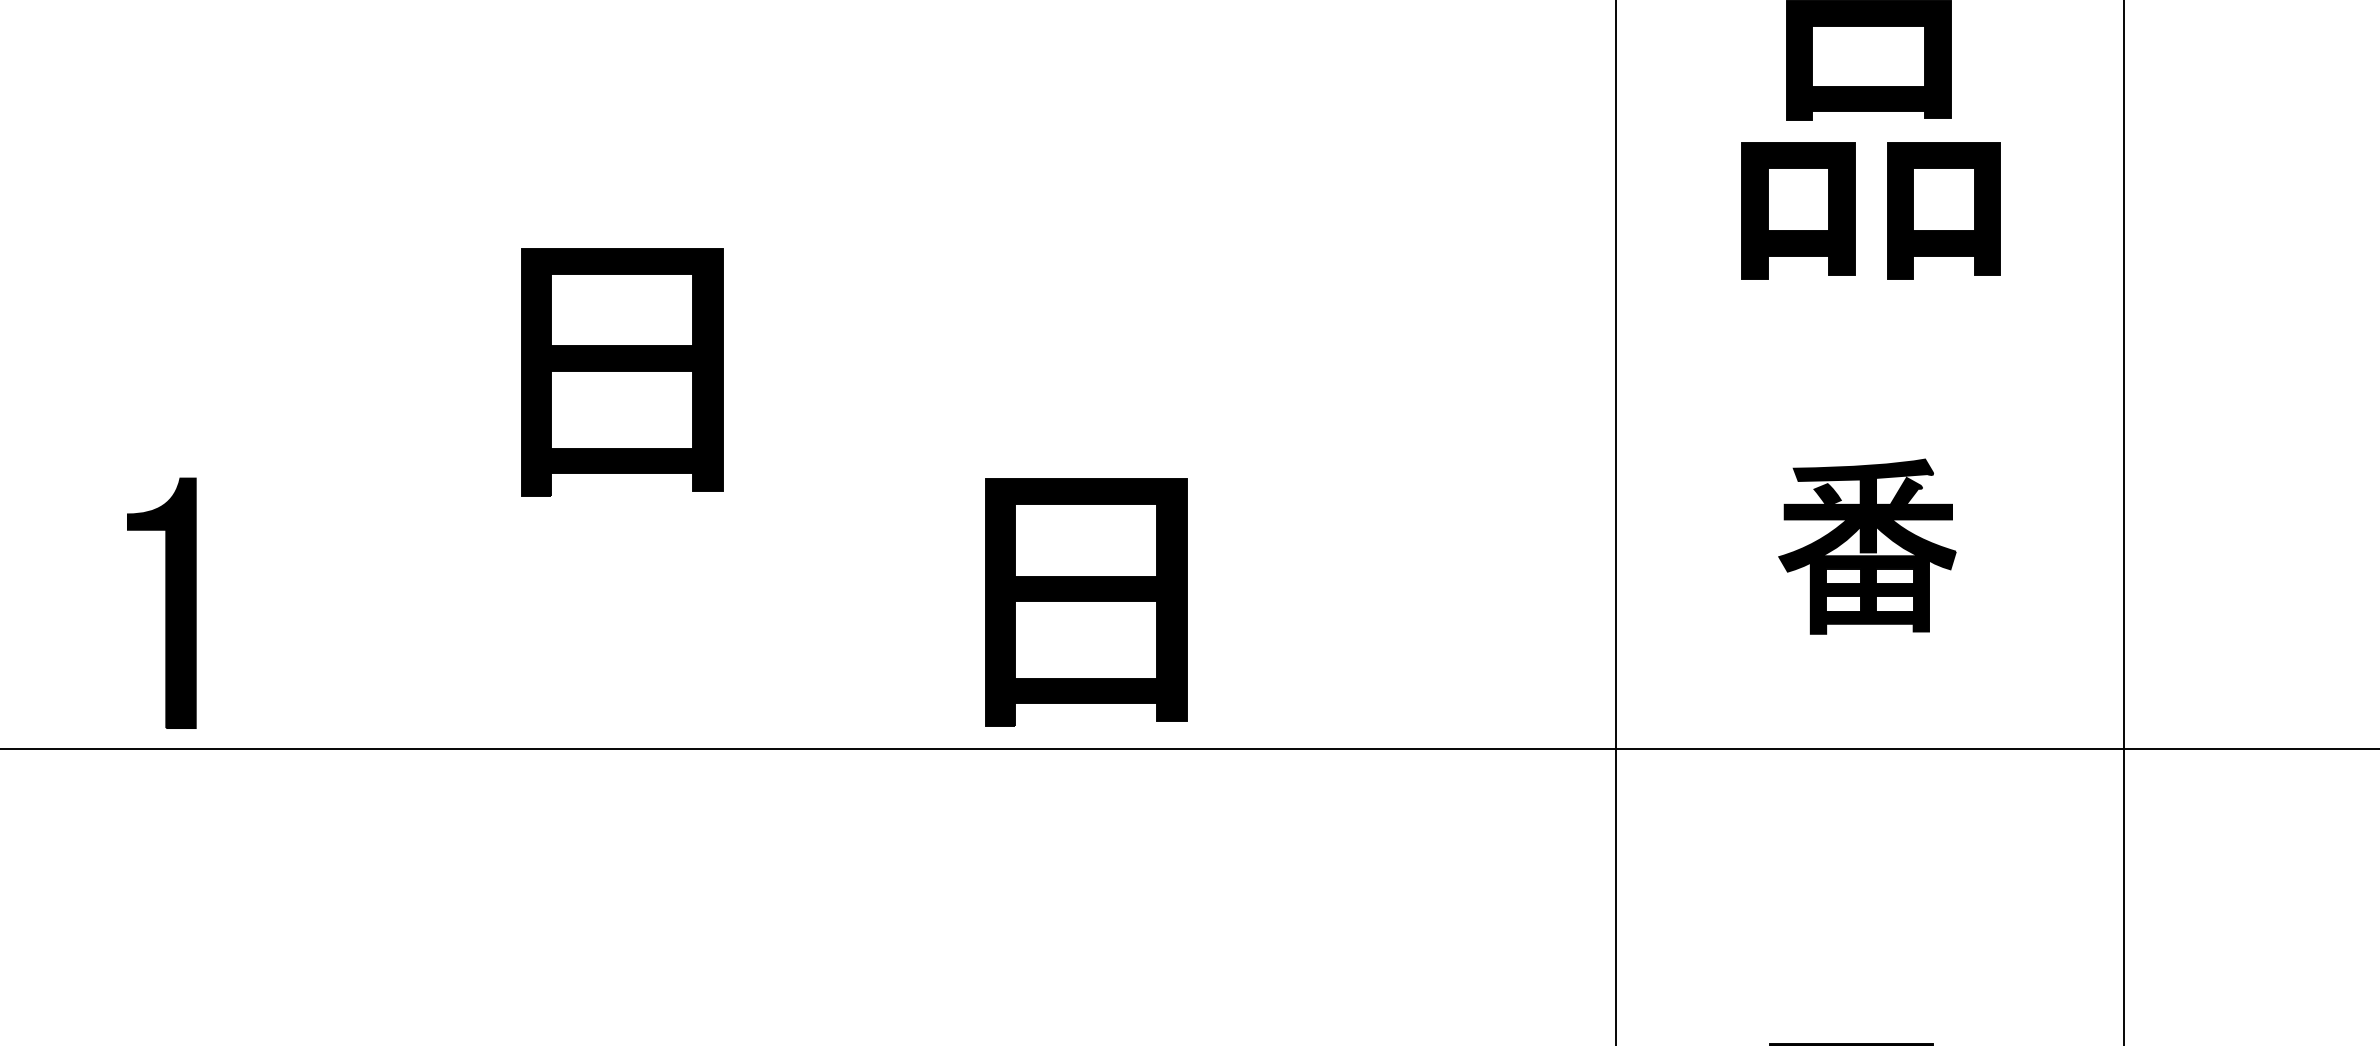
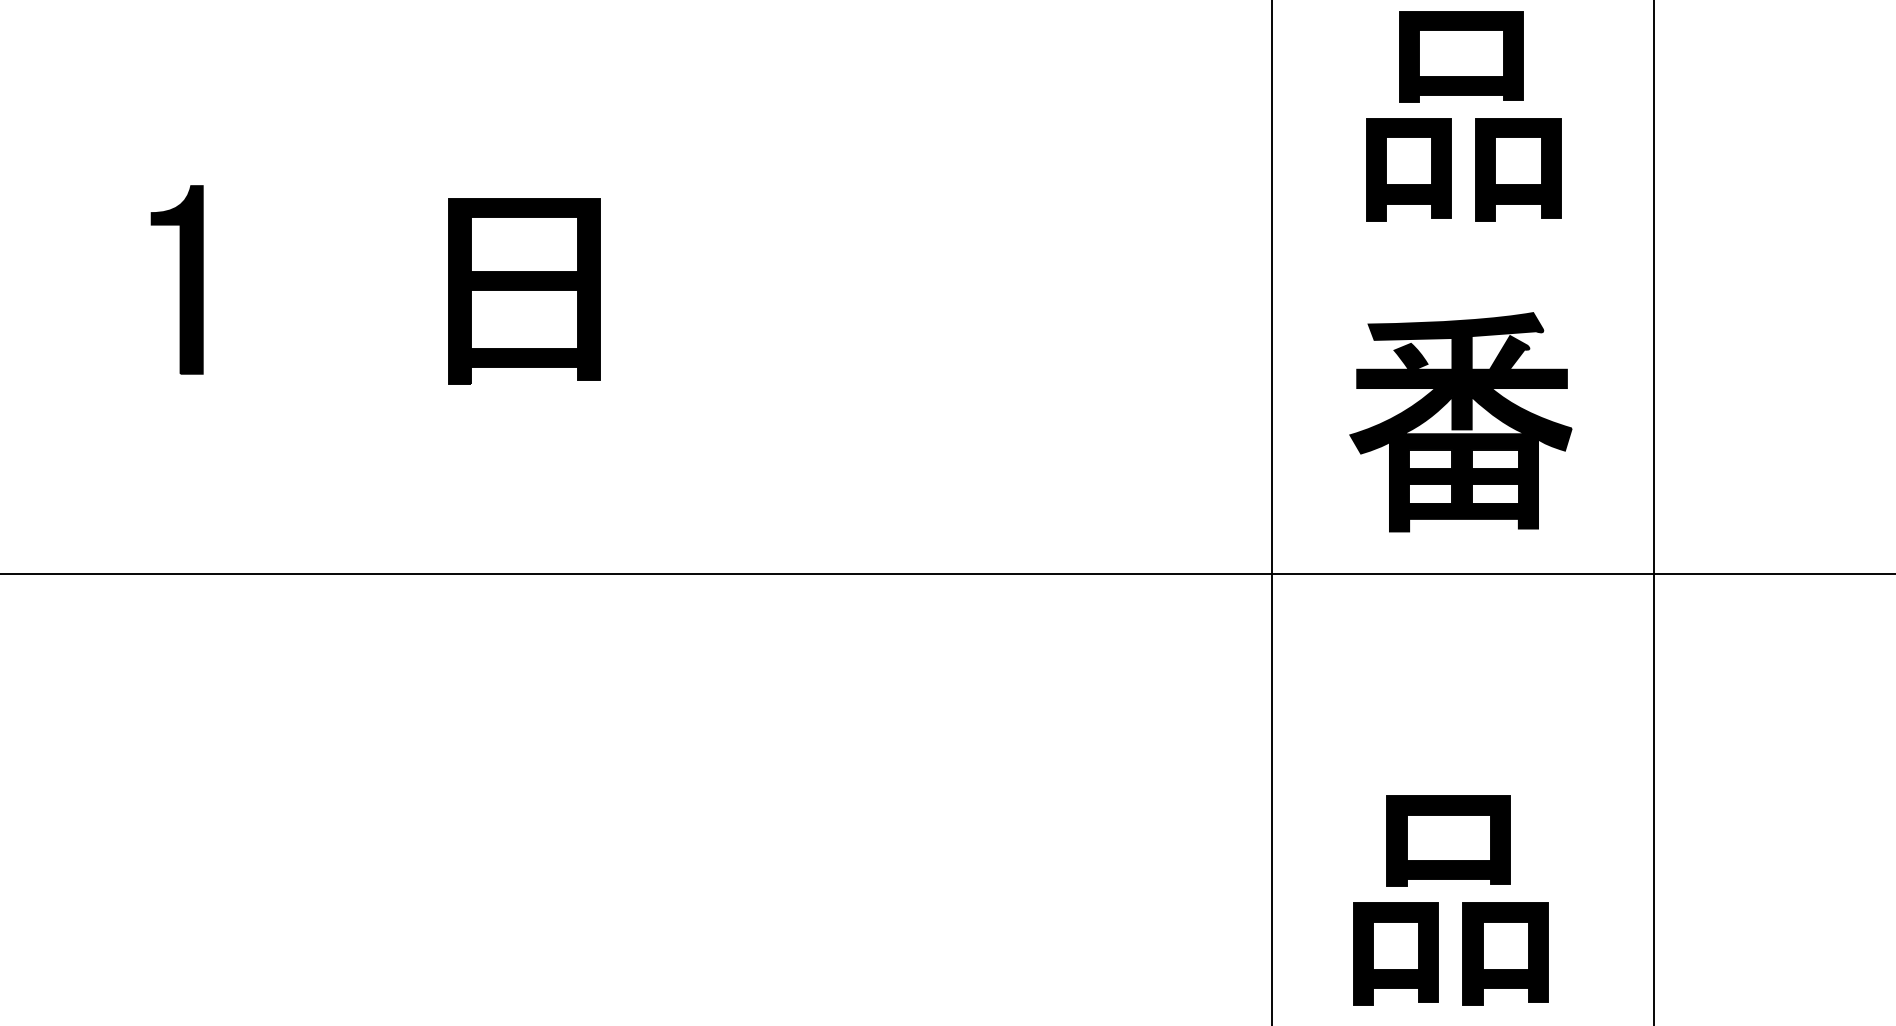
part: (1866, 546) -> (1460, 422), size x1.67
part: (160, 602) -> (176, 279), moved
part: (1086, 602) -> (873, 464), removed

